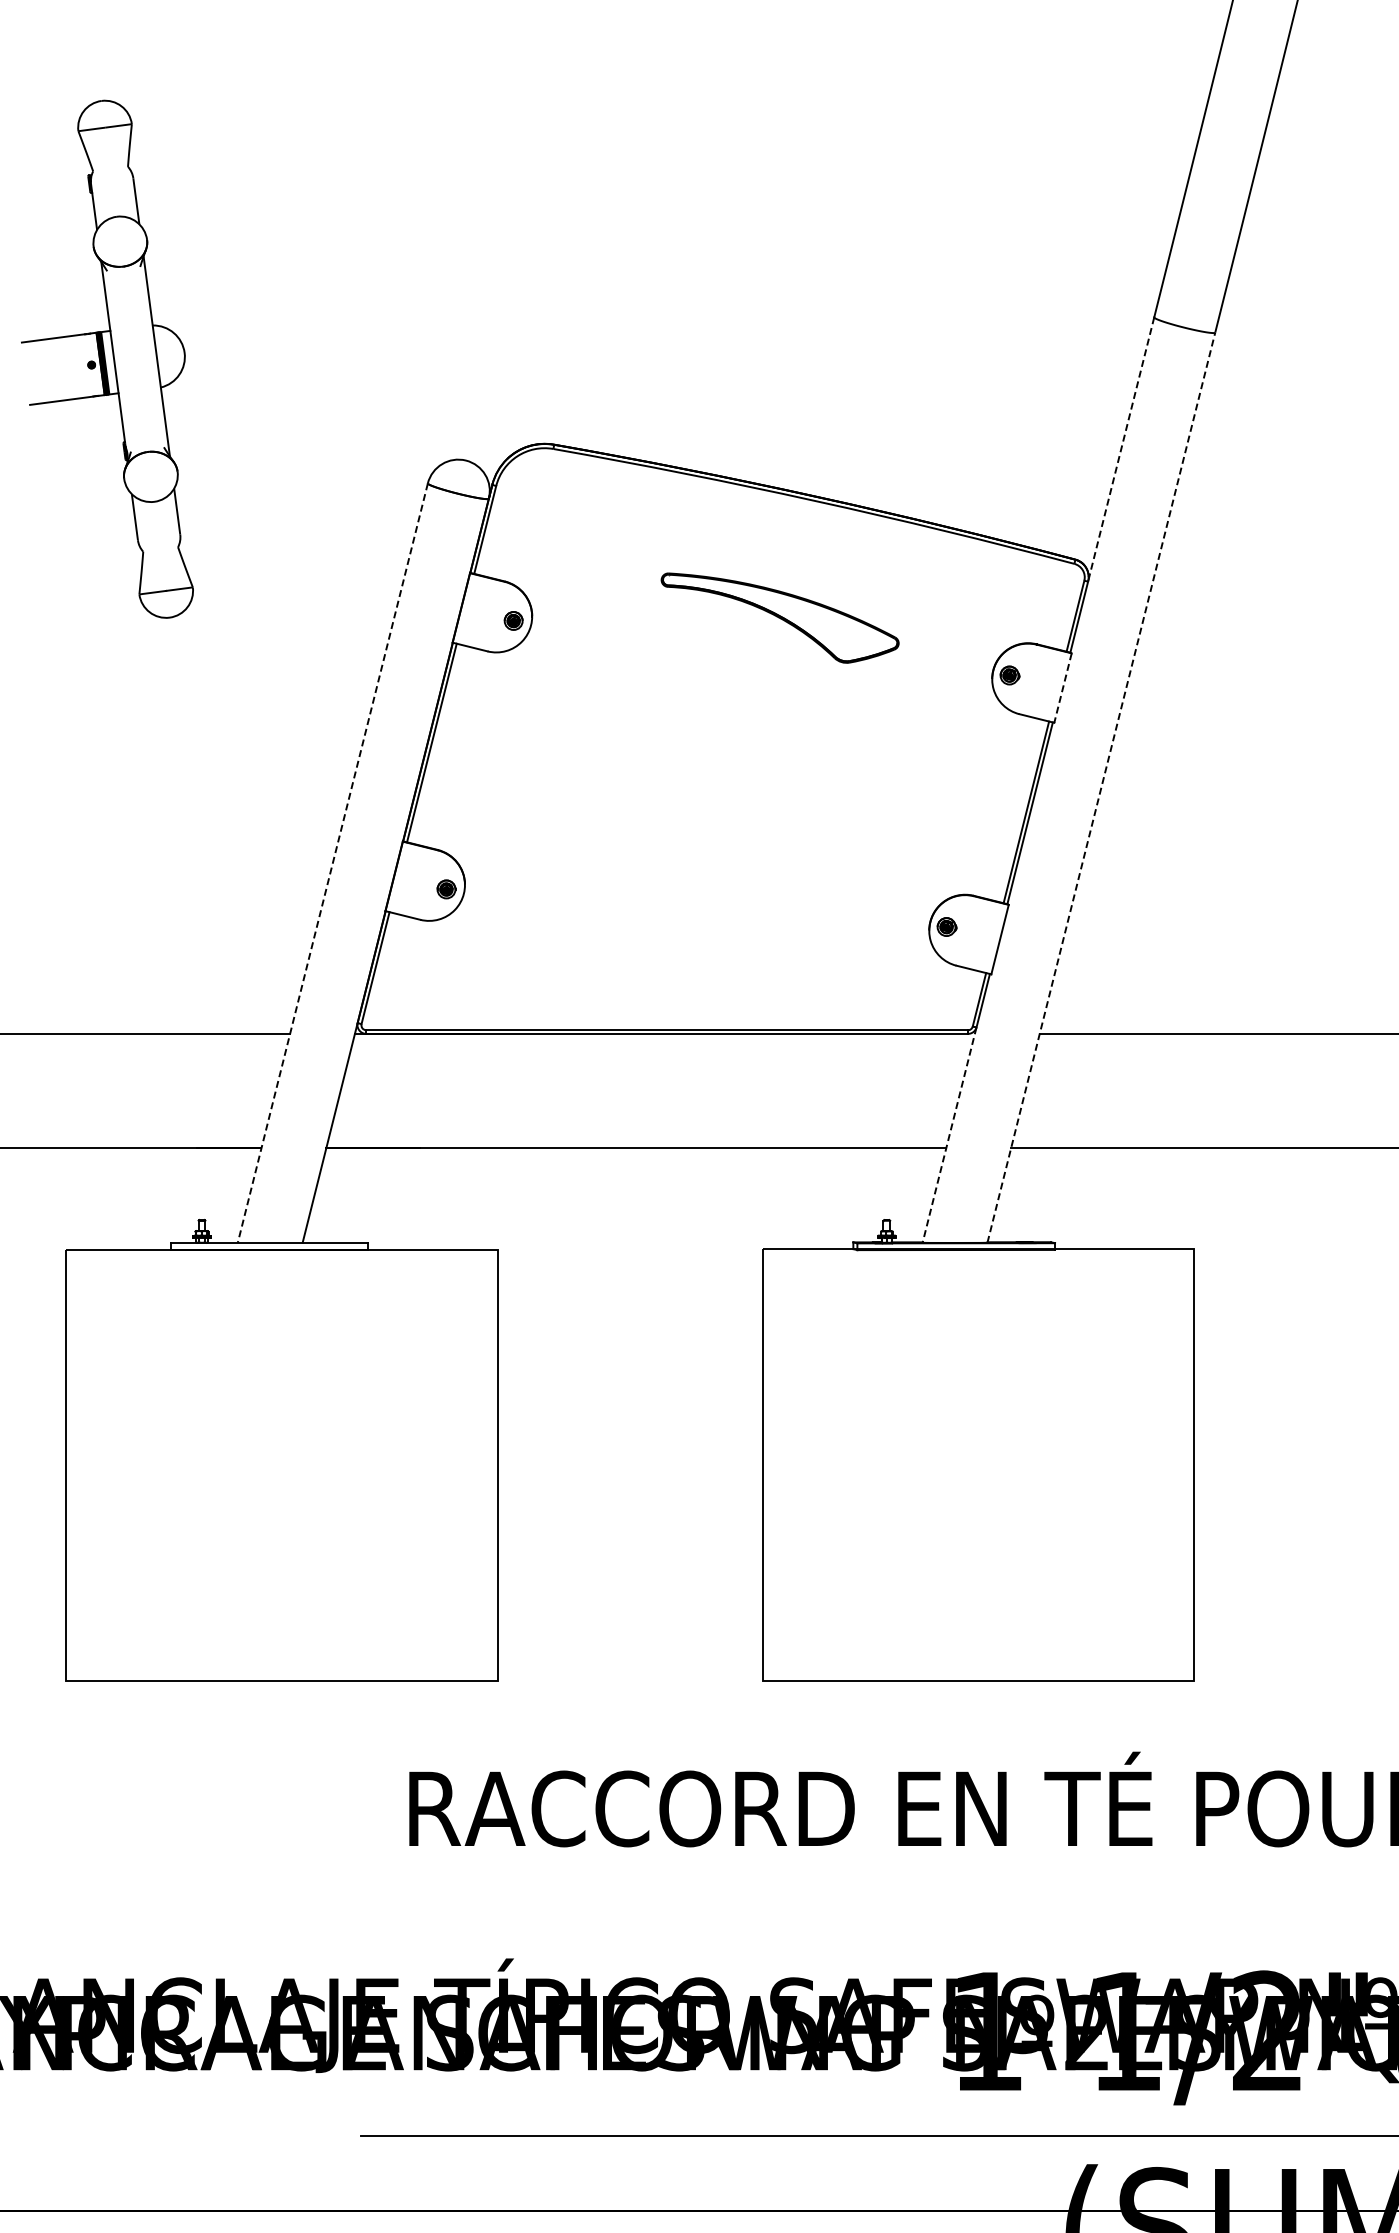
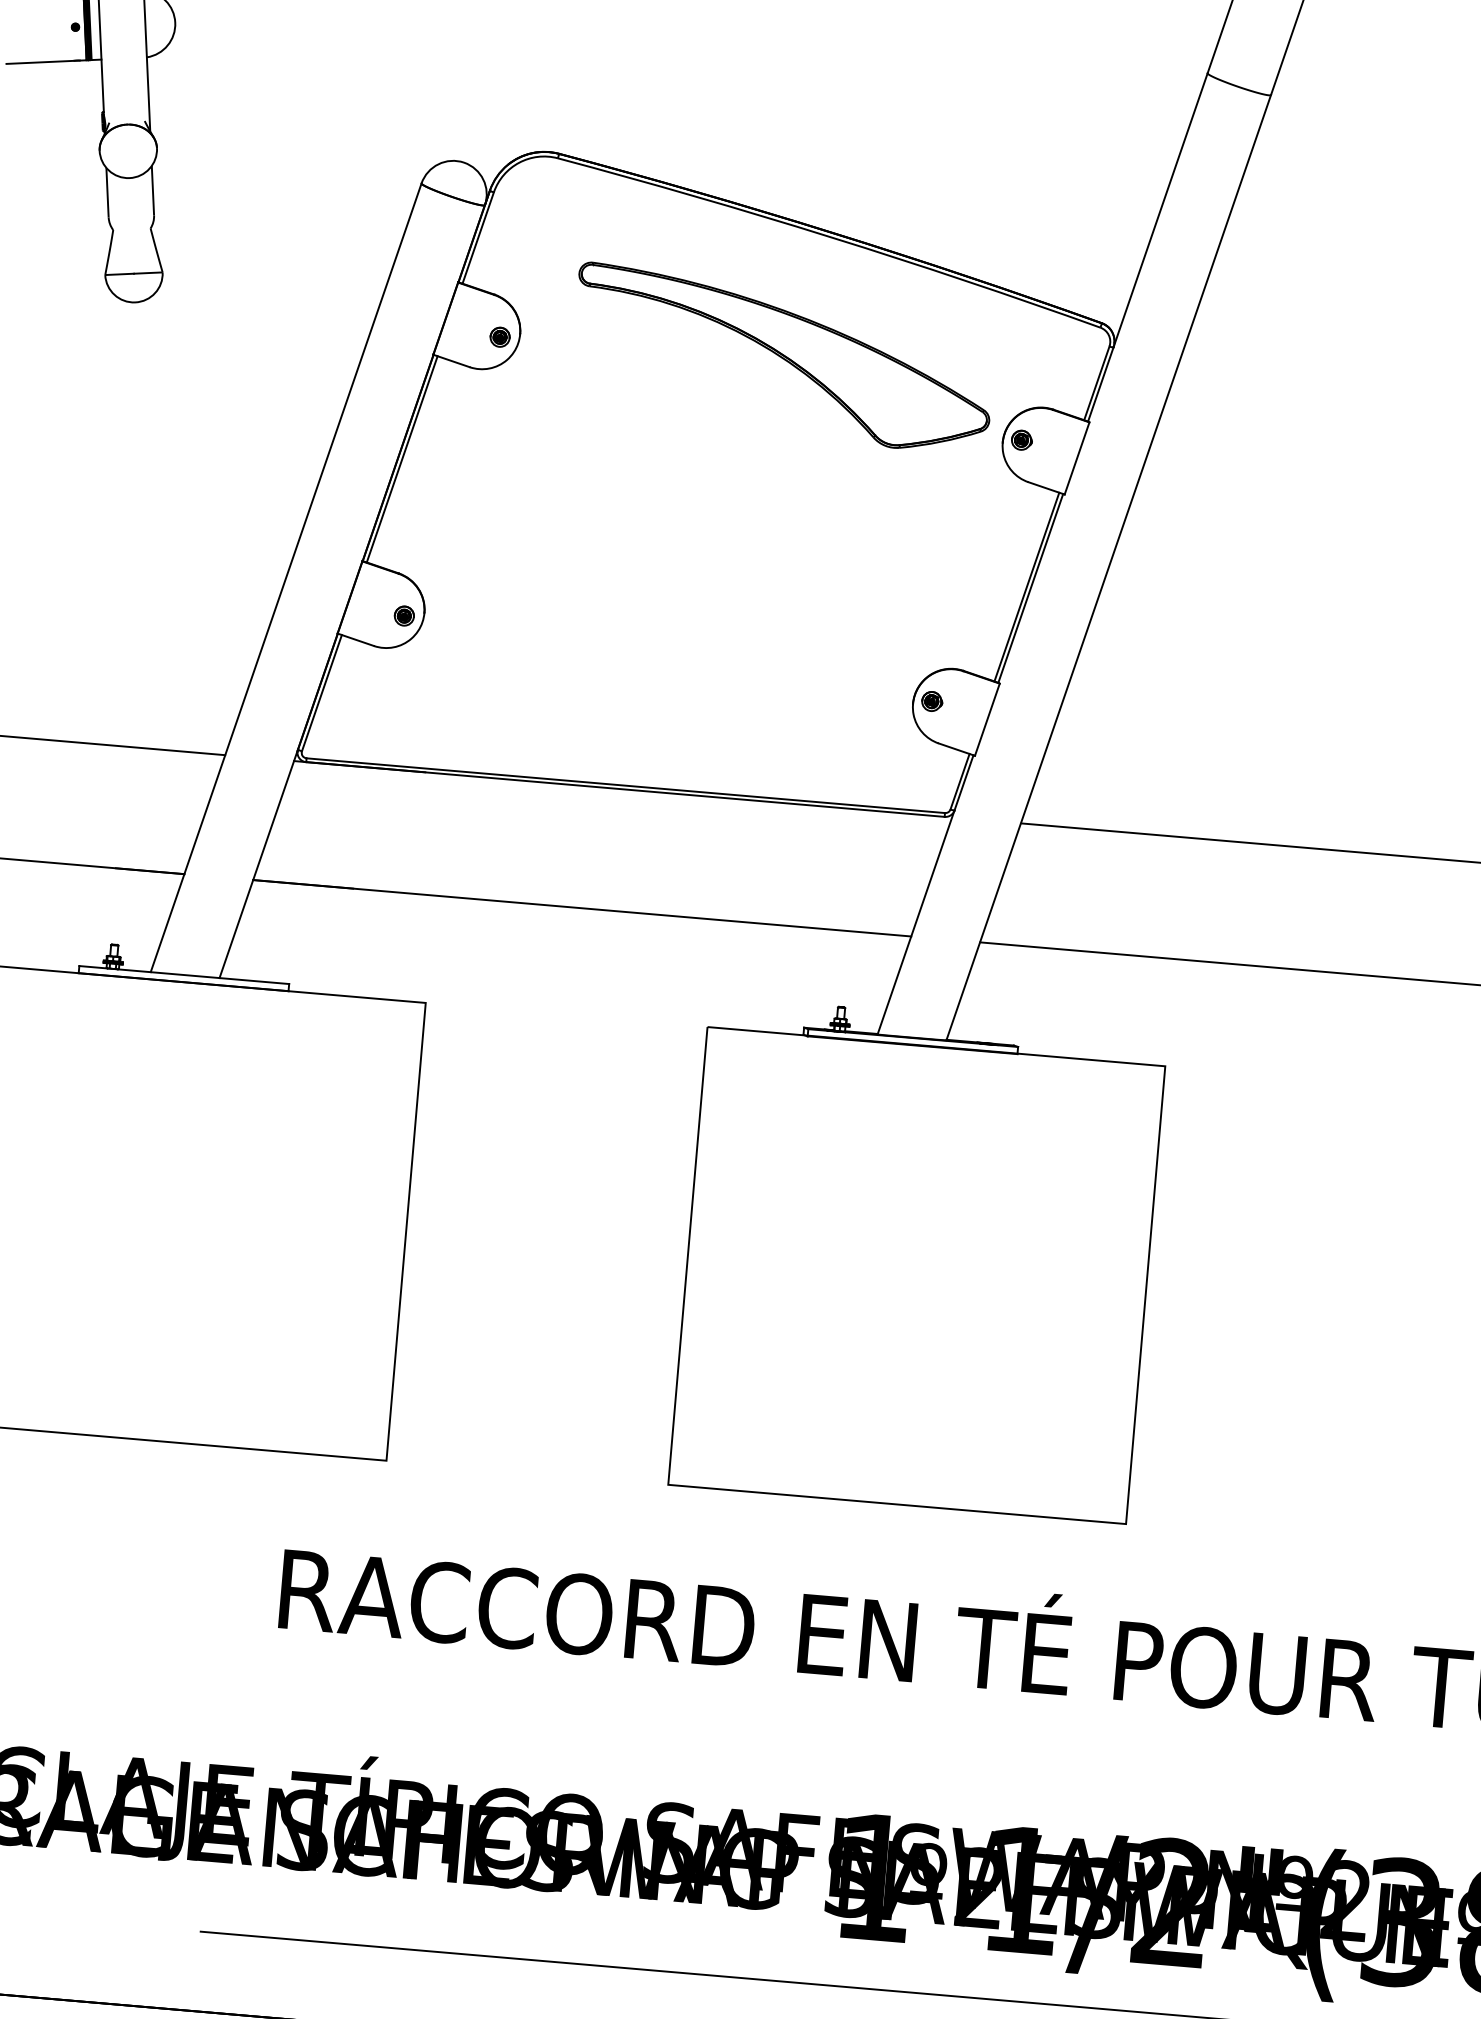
line: (1121, 448) -> (1160, 209), dashed -> solid
part: (779, 617) -> (782, 357), size x1.67
line: (1063, 688) -> (1077, 458), dashed -> solid
line: (1101, 787) -> (1108, 567), dashed -> solid
line: (332, 863) -> (285, 578), dashed -> solid
line: (949, 1135) -> (915, 923), dashed -> solid

